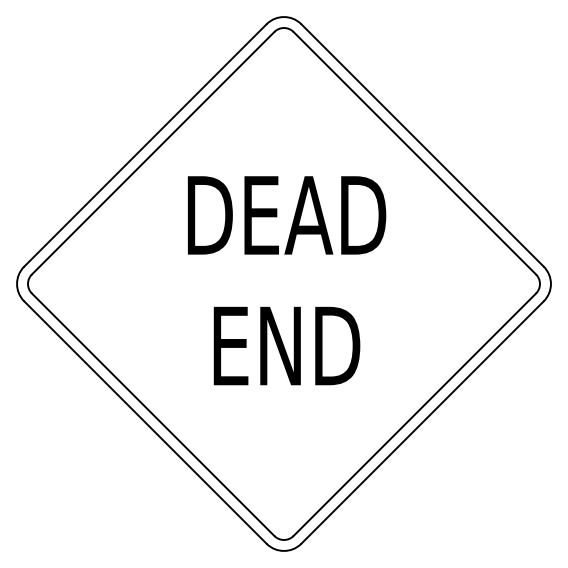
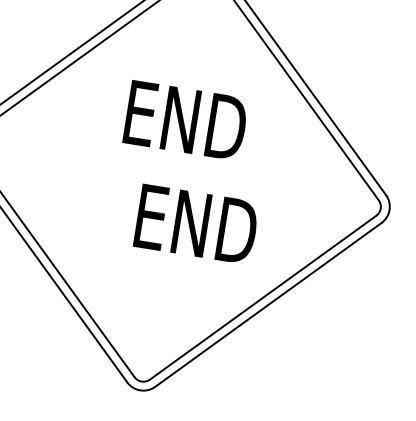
text: (286, 215) -> (185, 120), DEAD -> END
text: (286, 345) -> (196, 224), moved

